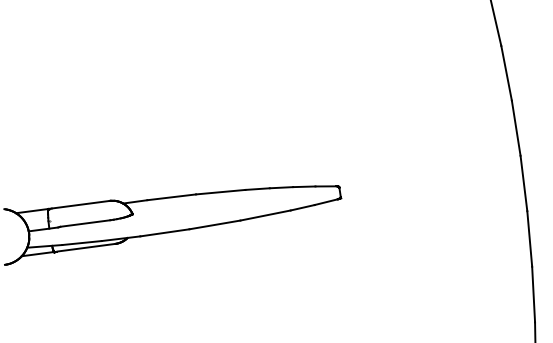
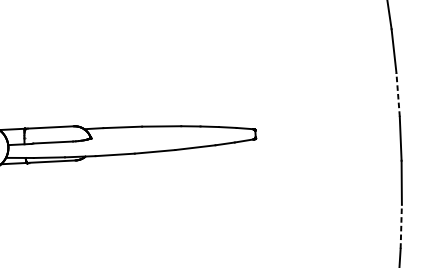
line: (516, 128) -> (398, 95), solid -> dashed
line: (533, 294) -> (401, 226), solid -> dashed

